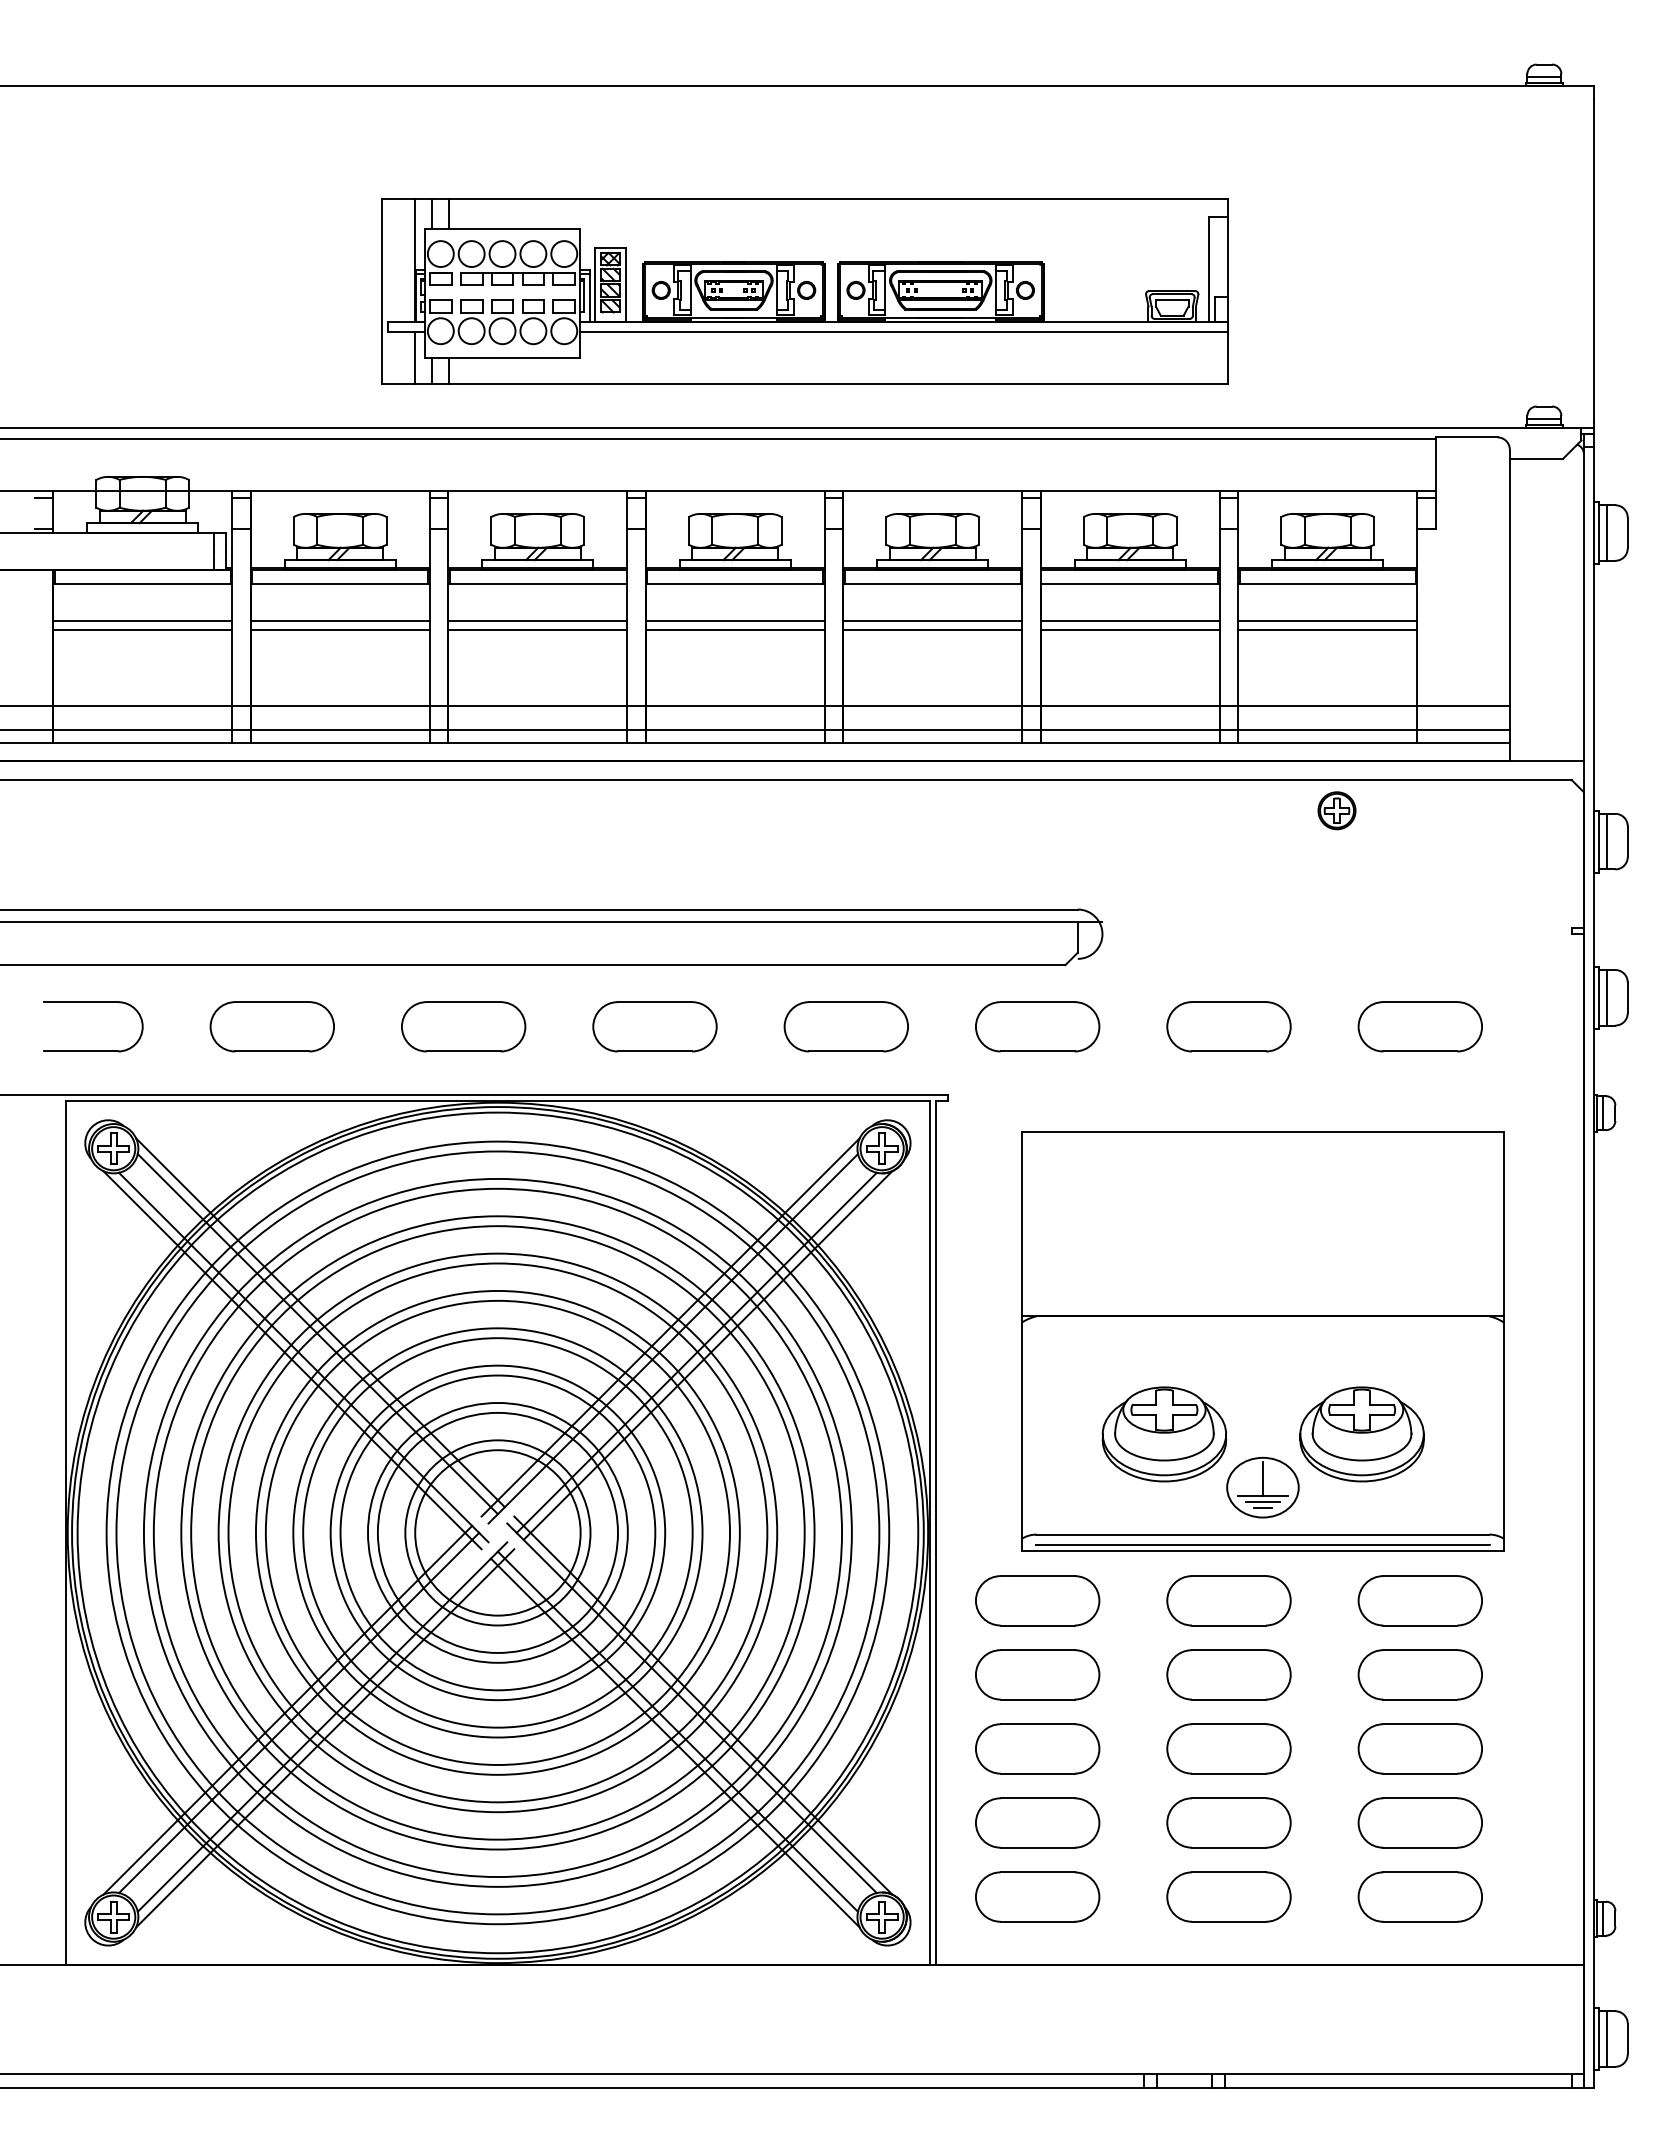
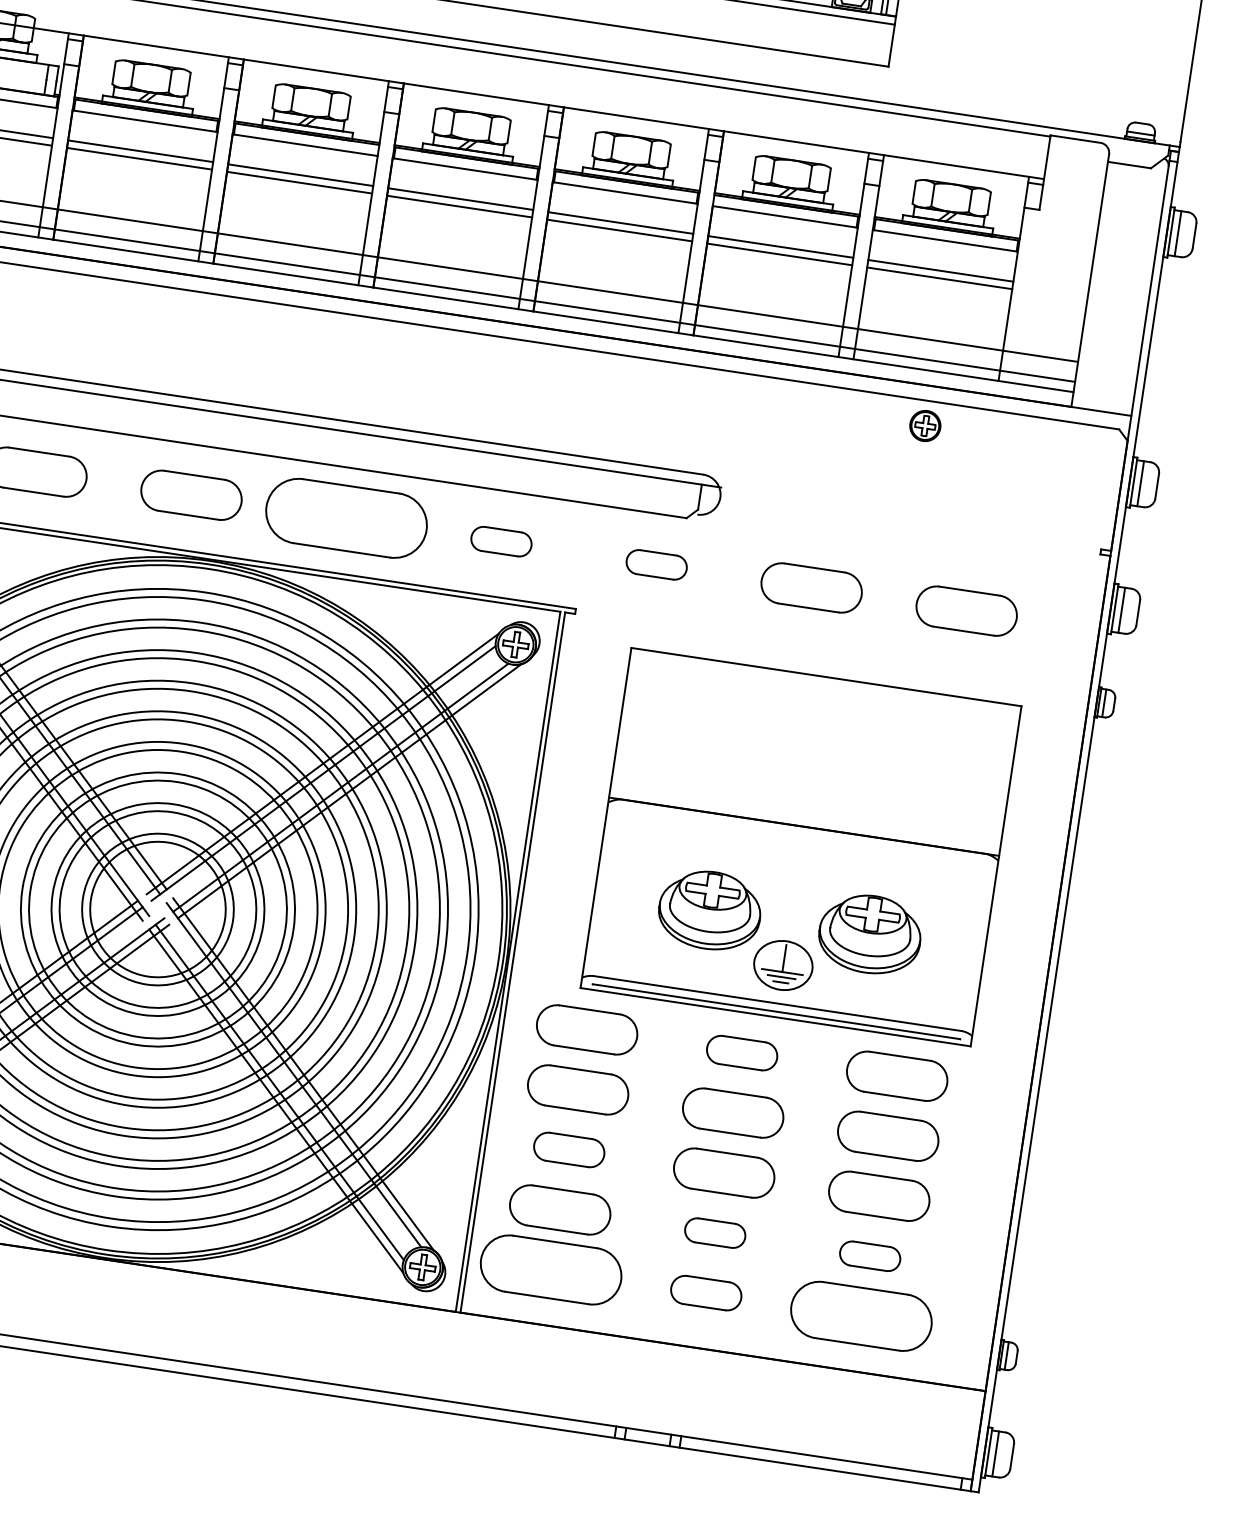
part: (654, 1026) -> (346, 518), size x1.6
part: (845, 1026) -> (500, 541), size x0.6
part: (1037, 1026) -> (656, 564), size x0.6
part: (1228, 1600) -> (741, 1052), size x0.7
part: (1037, 1748) -> (569, 1149), size x0.7
part: (1228, 1822) -> (714, 1232), size x0.6
part: (1419, 1822) -> (869, 1255), size x0.6
part: (1037, 1896) -> (551, 1269), size x1.4
part: (1228, 1896) -> (705, 1292), size x0.7
part: (1419, 1896) -> (860, 1315), size x1.4

